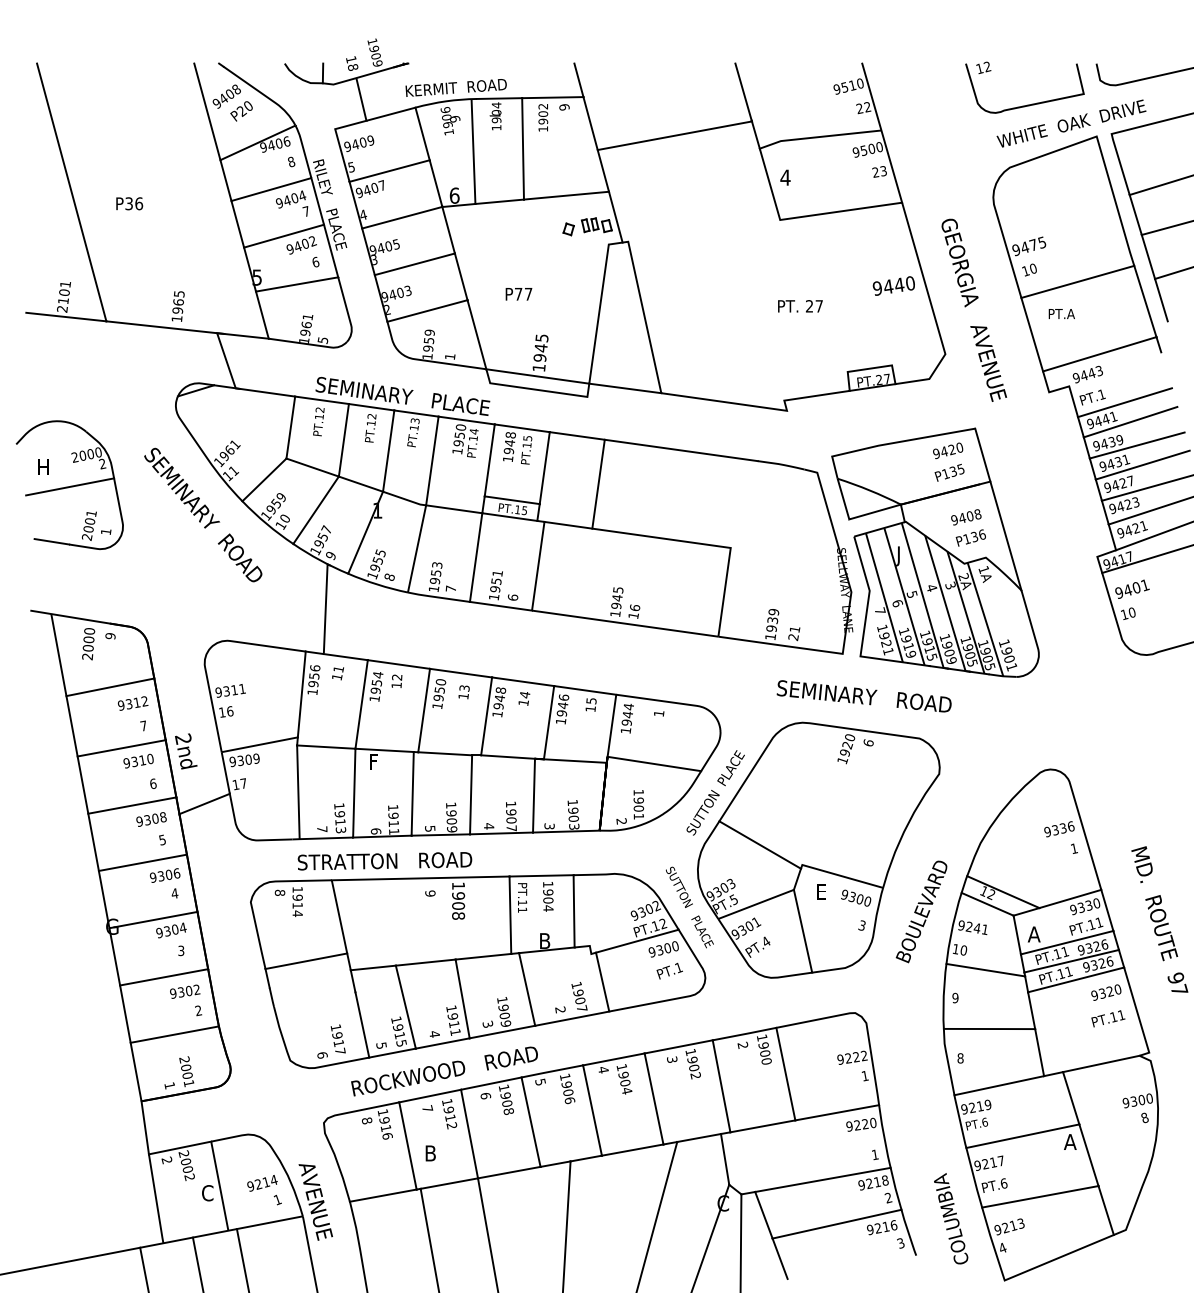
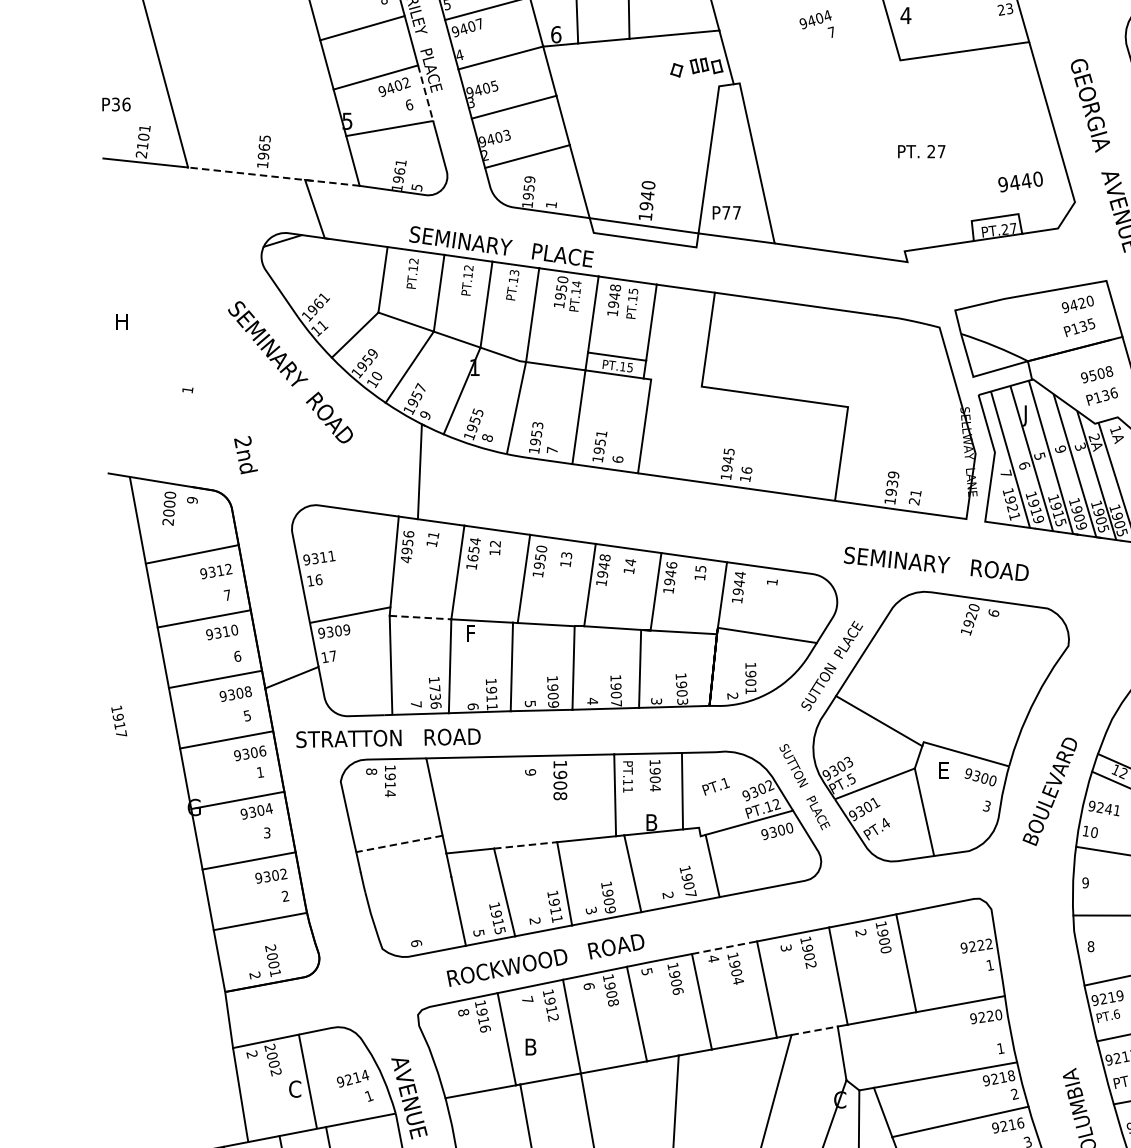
text: (129, 203) -> (116, 104), moved
text: (292, 203) -> (817, 23), moved
line: (331, 251) -> (426, 93), solid -> dashed
text: (893, 285) -> (1020, 181), moved
text: (518, 294) -> (726, 213), moved
line: (187, 330) -> (273, 177), solid -> dashed
text: (541, 338) -> (648, 185), 1945 -> 1940
part: (69, 484) -> (149, 339), removed
text: (962, 518) -> (1093, 375), 9408 -> 9508
line: (568, 524) -> (676, 382), removed
text: (931, 587) -> (1060, 448), 4 -> 9
text: (375, 690) -> (472, 557), 1954 -> 1654
text: (312, 692) -> (405, 559), 1956 -> 4956
text: (863, 696) -> (935, 564), moved
line: (326, 747) -> (420, 617), solid -> dashed
text: (186, 751) -> (246, 455), moved
text: (340, 822) -> (435, 697), 1913 -> 1736
text: (384, 861) -> (387, 738), moved
text: (174, 893) -> (260, 772), 4 -> 1
line: (306, 961) -> (399, 844), solid -> dashed
line: (426, 962) -> (526, 845), solid -> dashed
text: (669, 970) -> (715, 786), moved
text: (434, 1033) -> (534, 920), 4 -> 2
text: (337, 1038) -> (118, 720), moved
line: (614, 1059) -> (725, 947), solid -> dashed
text: (169, 1084) -> (254, 974), 1 -> 2
line: (699, 1137) -> (815, 1030), solid -> dashed

